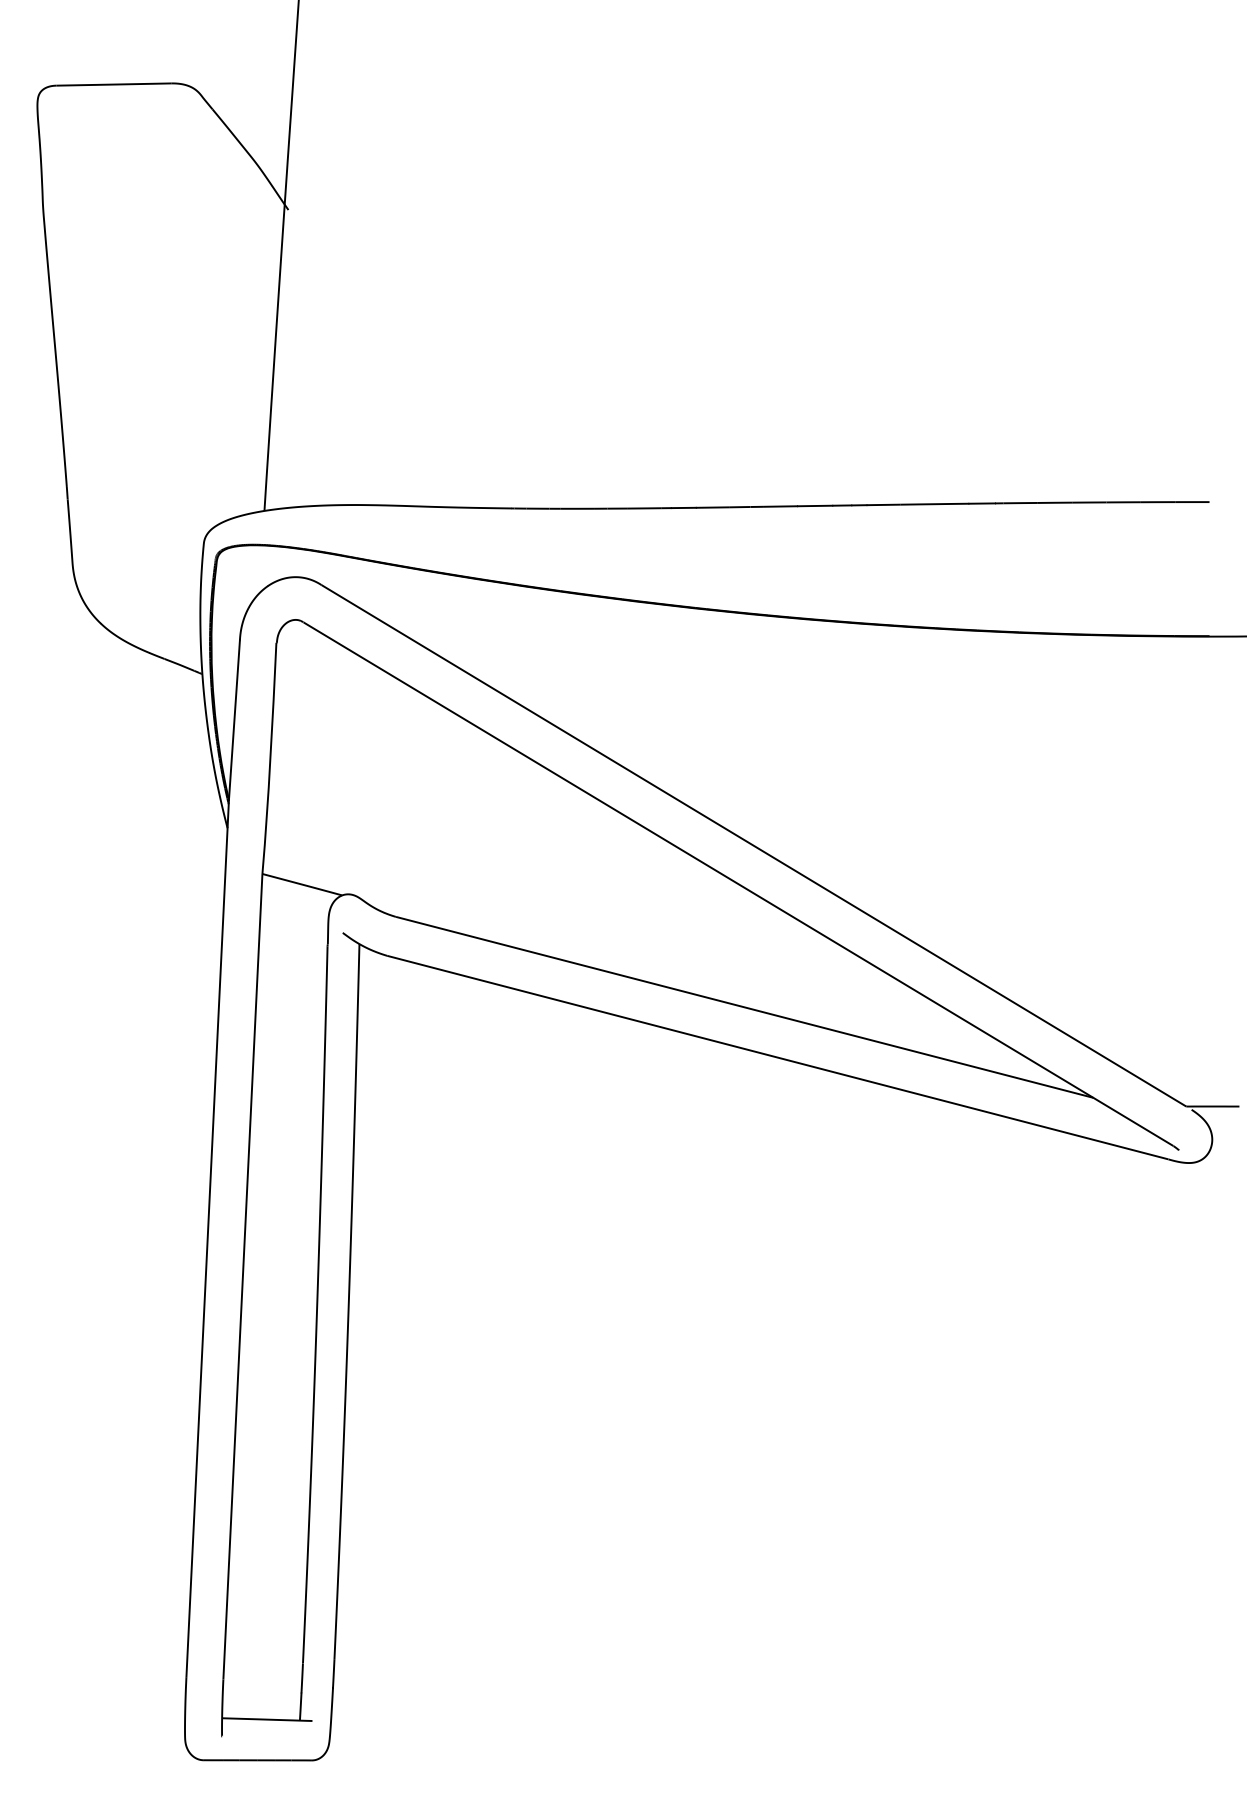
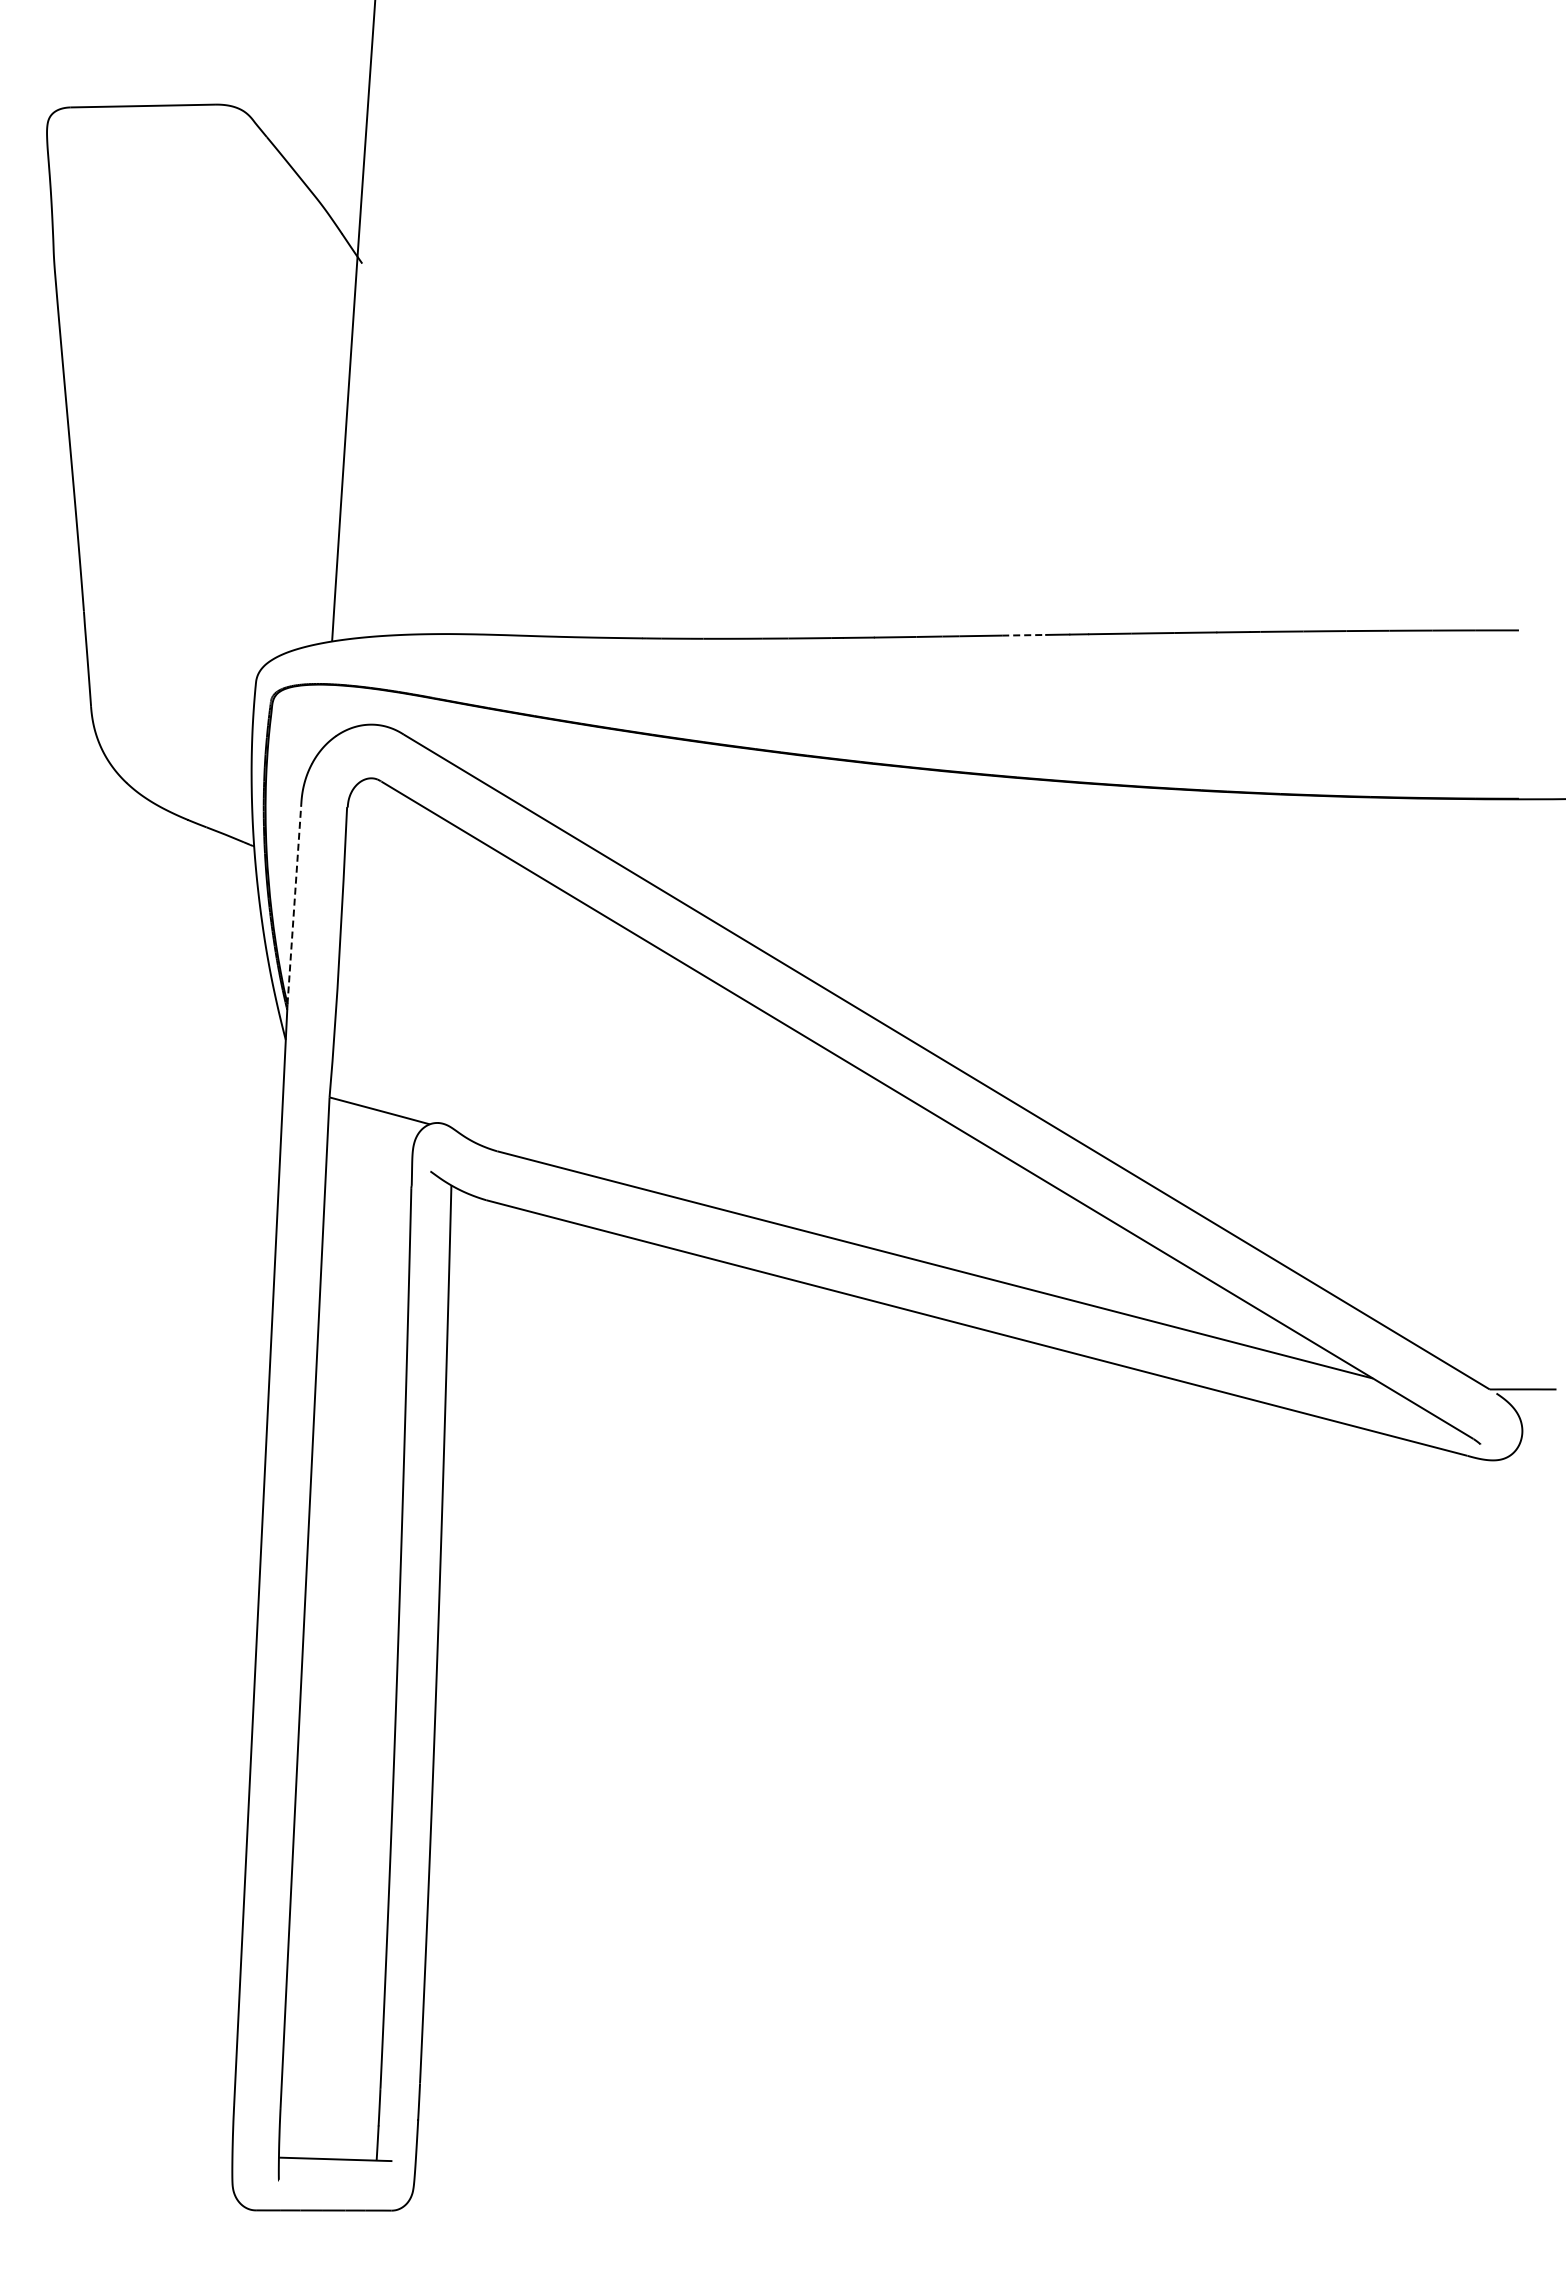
line: (815, 506) -> (1023, 635), solid -> dashed
line: (234, 719) -> (294, 903), solid -> dashed

